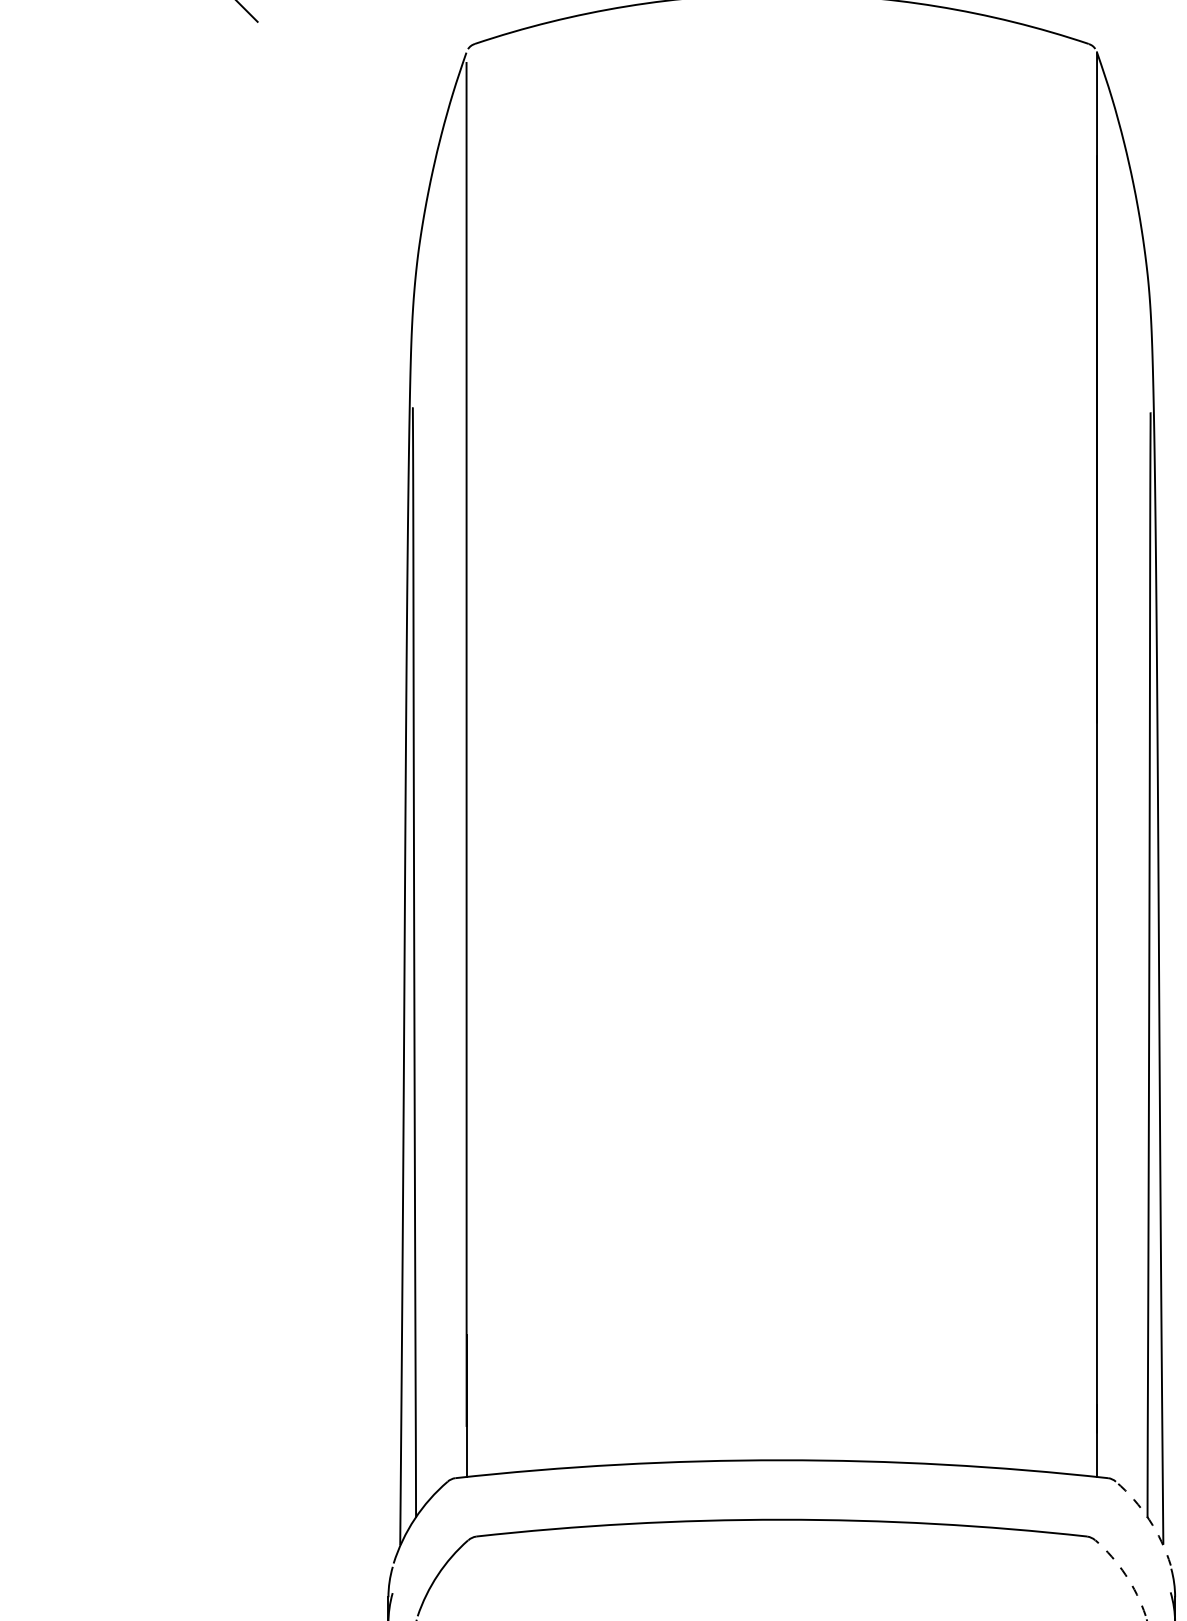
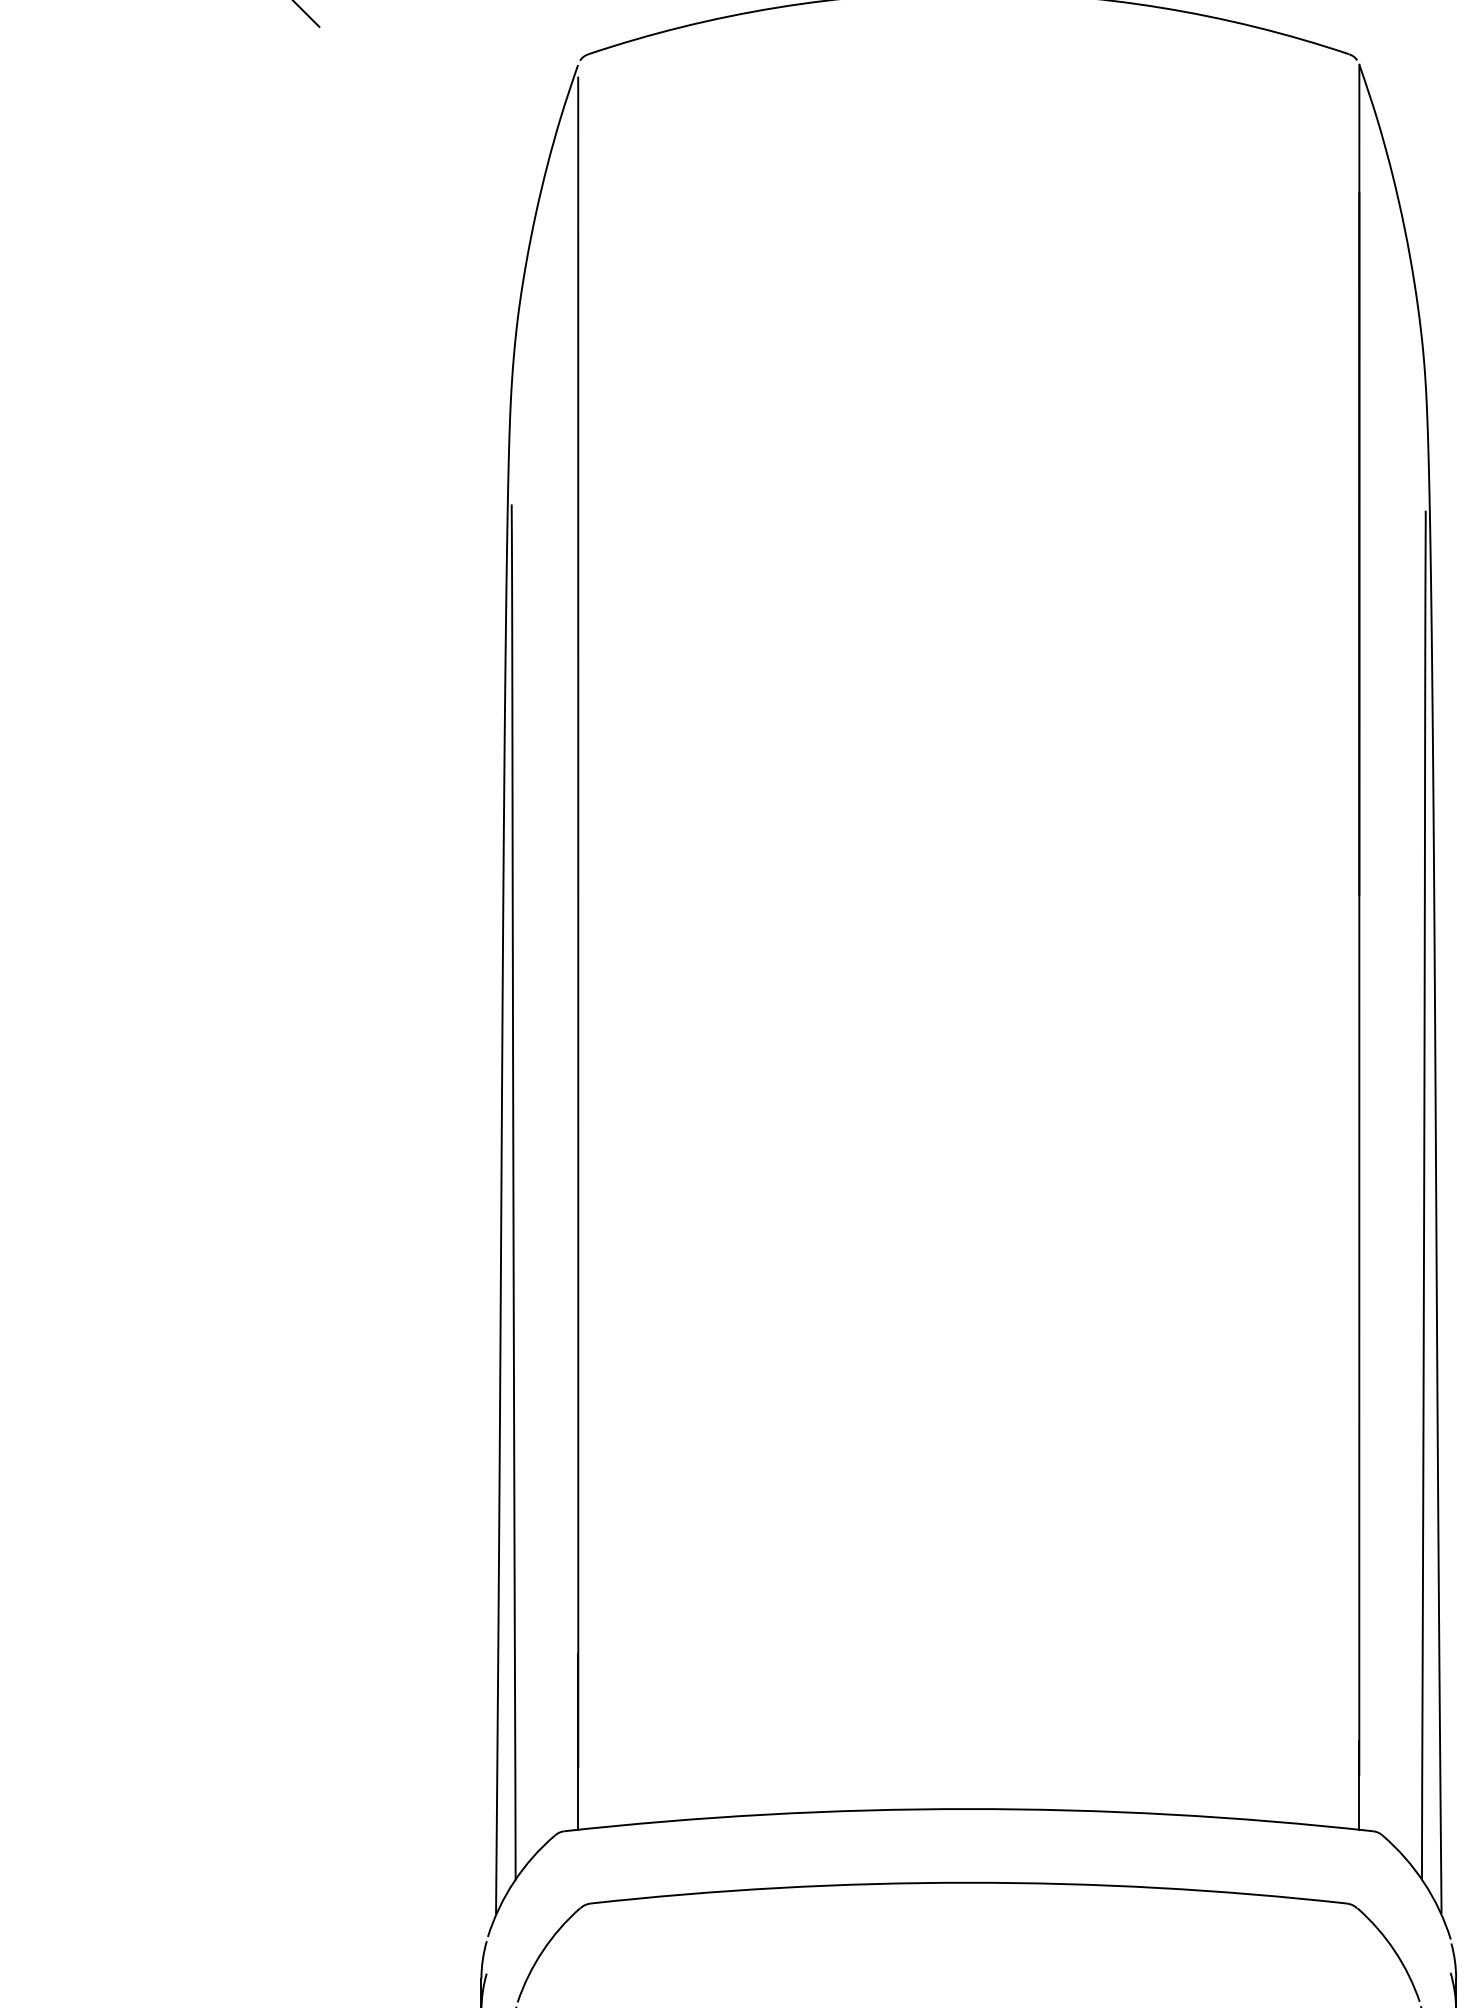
arc: (1149, 1519) -> (1424, 1882), dashed -> solid
arc: (1125, 1575) -> (1394, 1951), dashed -> solid

